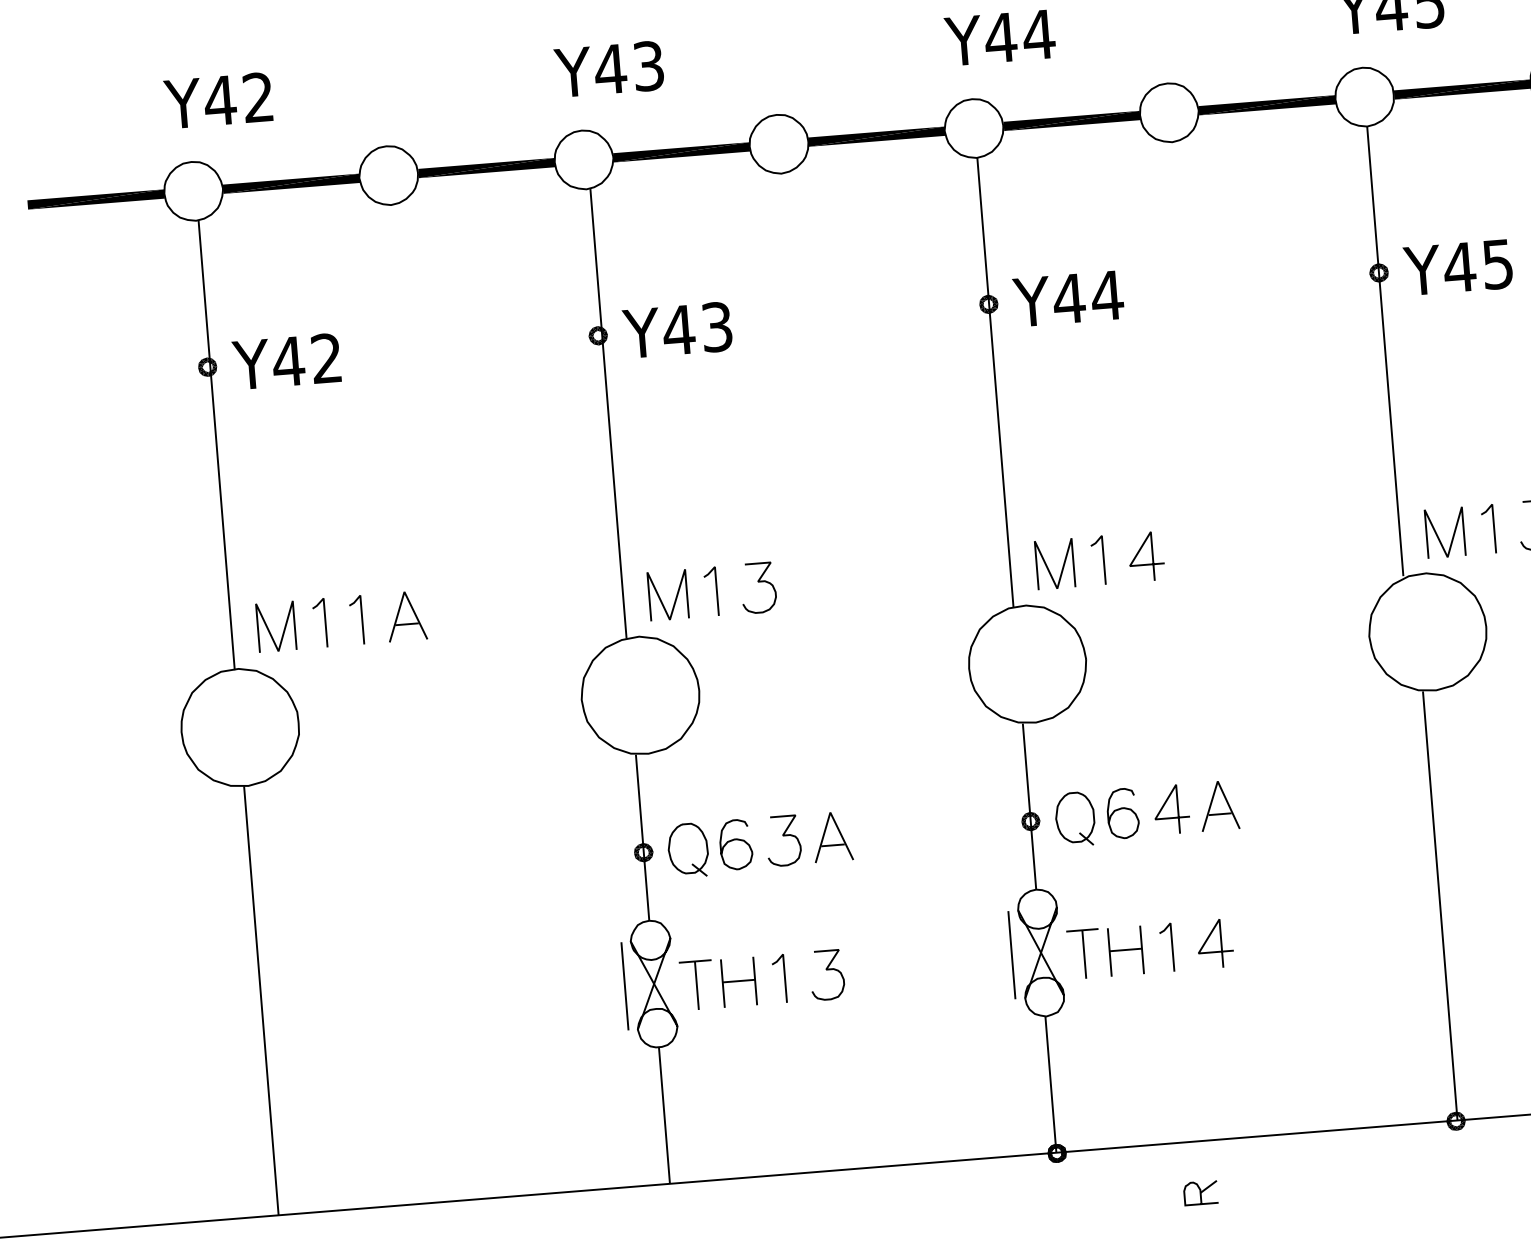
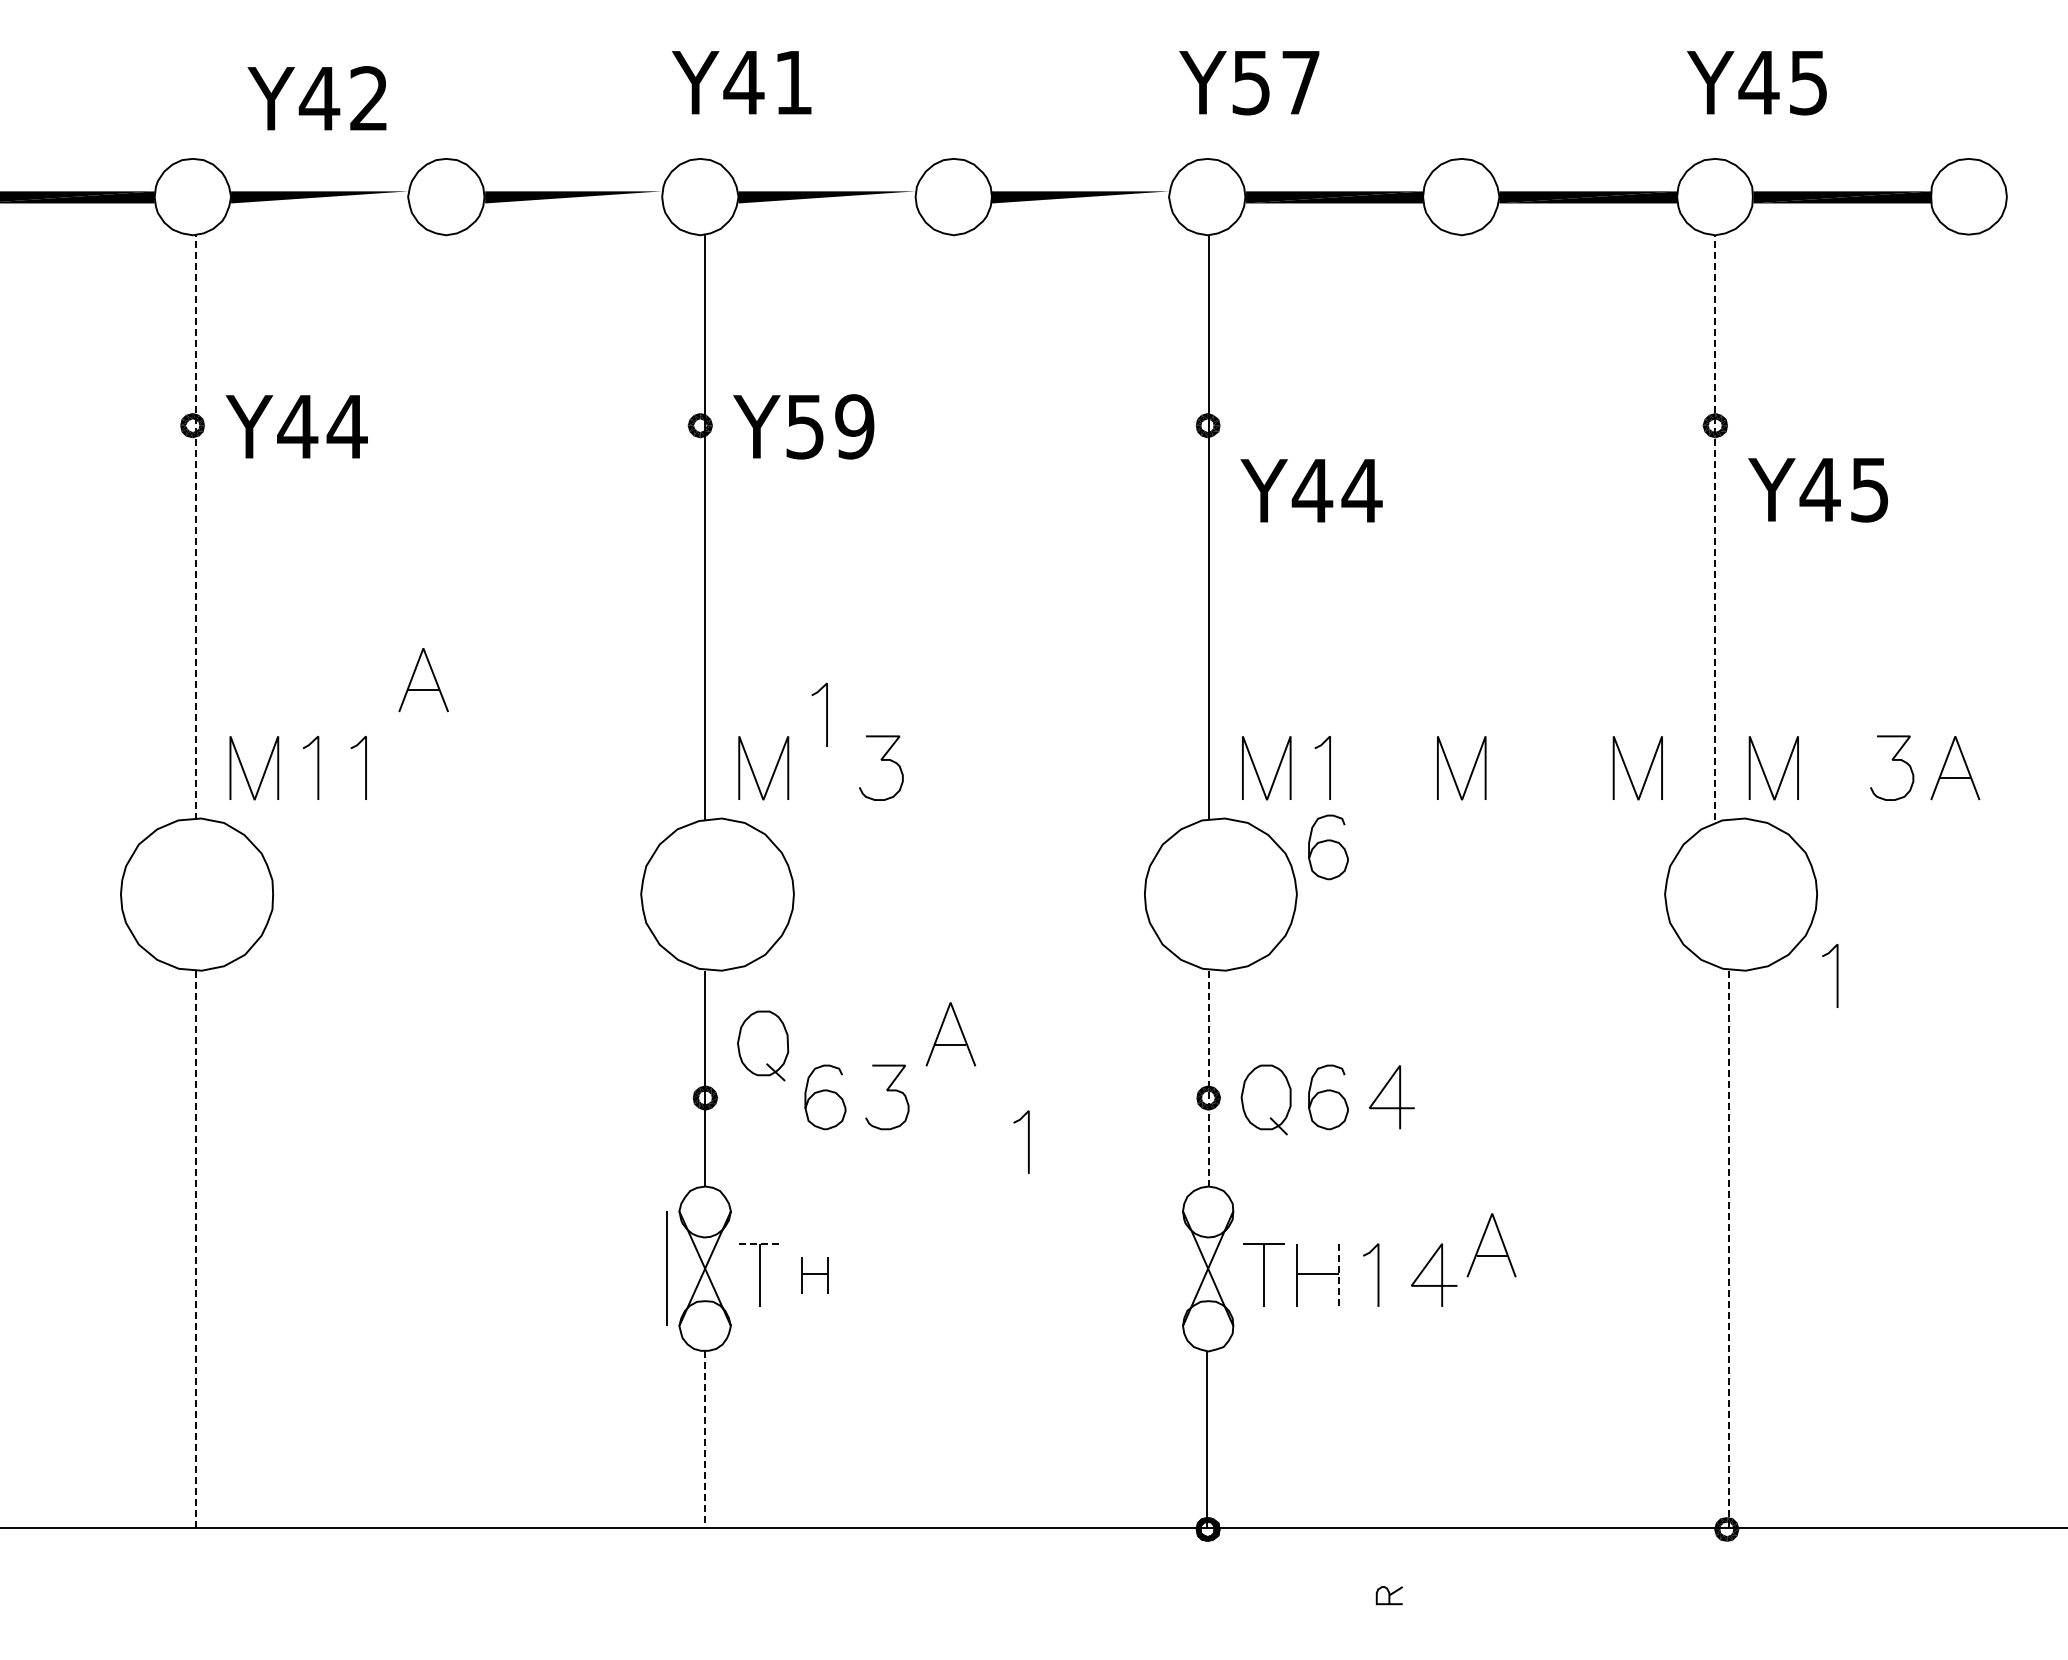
text: (1019, 37) -> (1275, 83), Y44 -> Y57
text: (648, 66) -> (793, 82), Y43 -> Y41
text: (217, 100) -> (316, 98), moved
fill: (876, 136) -> (1080, 197), removed
fill: (681, 152) -> (826, 197), removed
fill: (486, 168) -> (573, 197), removed
fill: (291, 183) -> (319, 197), removed
text: (1457, 268) -> (1817, 490), moved
text: (1068, 298) -> (1311, 490), moved
text: (697, 328) -> (829, 426), Y43 -> Y59
line: (1385, 351) -> (1715, 527), solid -> dashed
text: (326, 358) -> (346, 426), Y42 -> Y44
line: (216, 445) -> (196, 527), solid -> dashed
line: (1493, 528) -> (1836, 975), moved
line: (1334, 545) -> (1629, 773), added
line: (1151, 555) -> (1392, 767), removed
line: (1198, 555) -> (1452, 771), added
line: (716, 590) -> (826, 714), moved
part: (406, 616) -> (423, 680), moved
curve: (1107, 616) -> (1328, 841), added
part: (1219, 805) -> (1491, 1245), moved
line: (1029, 806) -> (1208, 1078), solid -> dashed
part: (832, 837) -> (950, 1034), moved
part: (688, 850) -> (763, 1045), moved
line: (1440, 905) -> (1728, 1249), solid -> dashed
line: (1141, 950) -> (1338, 1275), solid -> dashed
line: (1011, 955) -> (1169, 1268), removed
line: (695, 961) -> (761, 1243), solid -> dashed
curve: (826, 969) -> (929, 1268), removed
line: (784, 977) -> (1028, 1141), moved
part: (738, 982) -> (814, 1275), size x0.6
line: (261, 1000) -> (196, 1249), solid -> dashed
line: (664, 1116) -> (704, 1440), solid -> dashed
part: (1200, 1193) -> (1389, 1595), size x0.6

